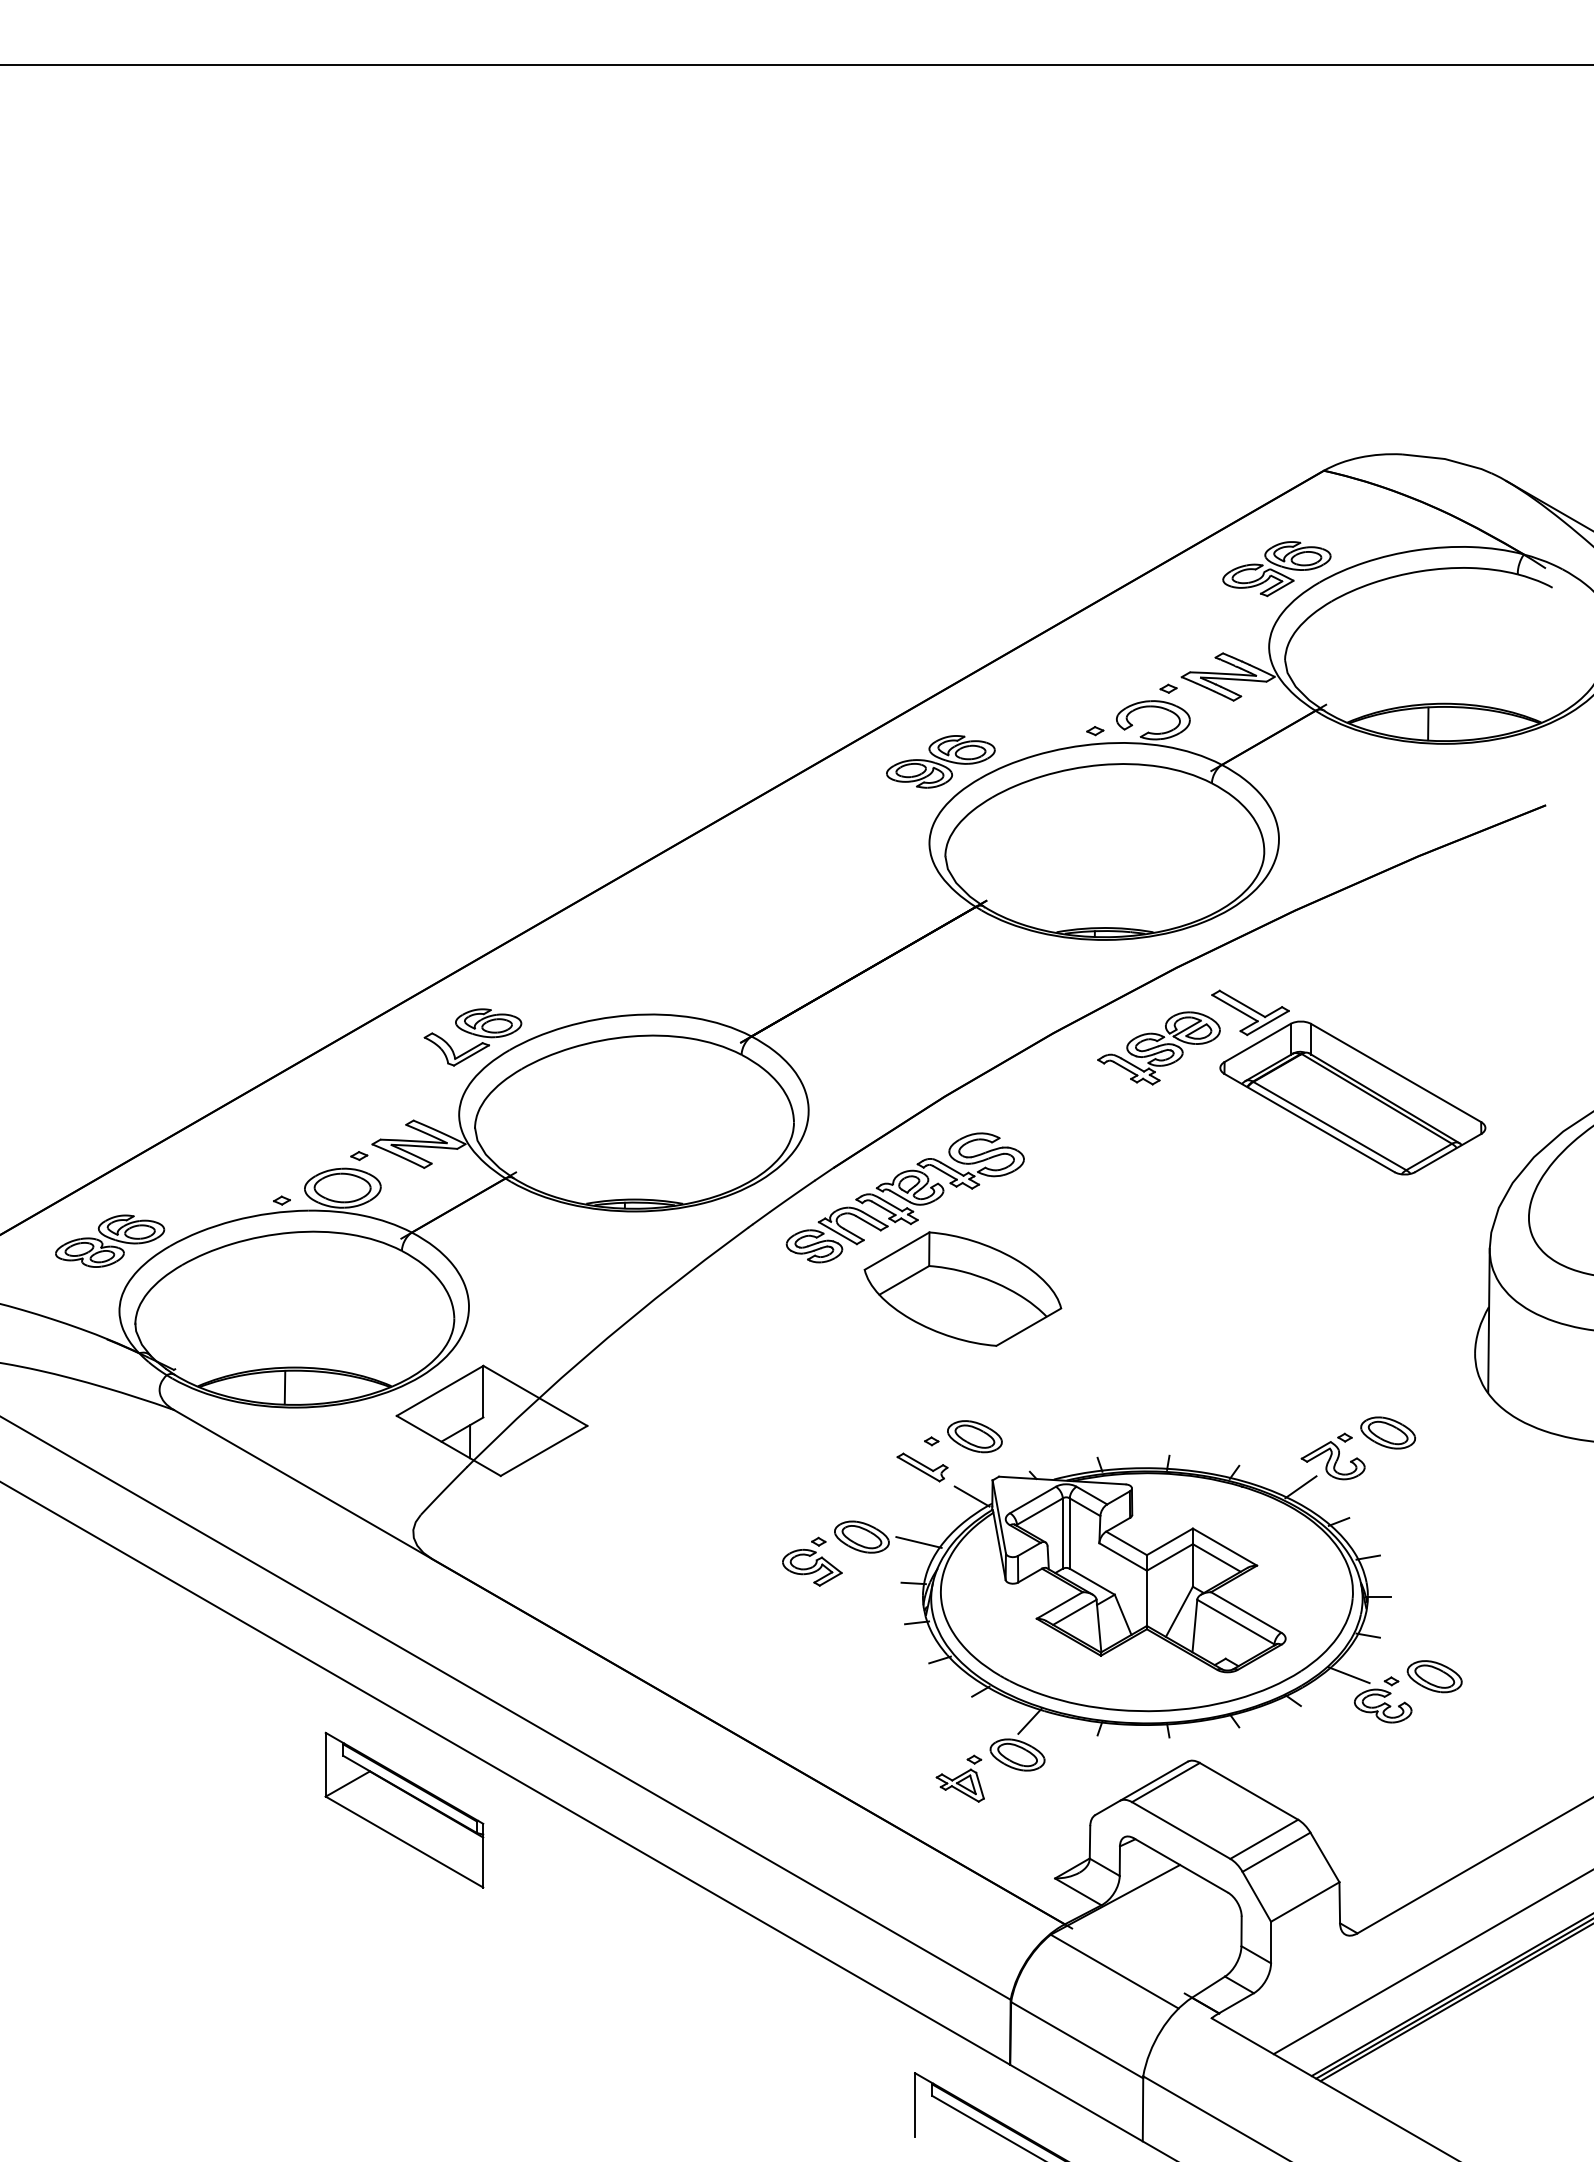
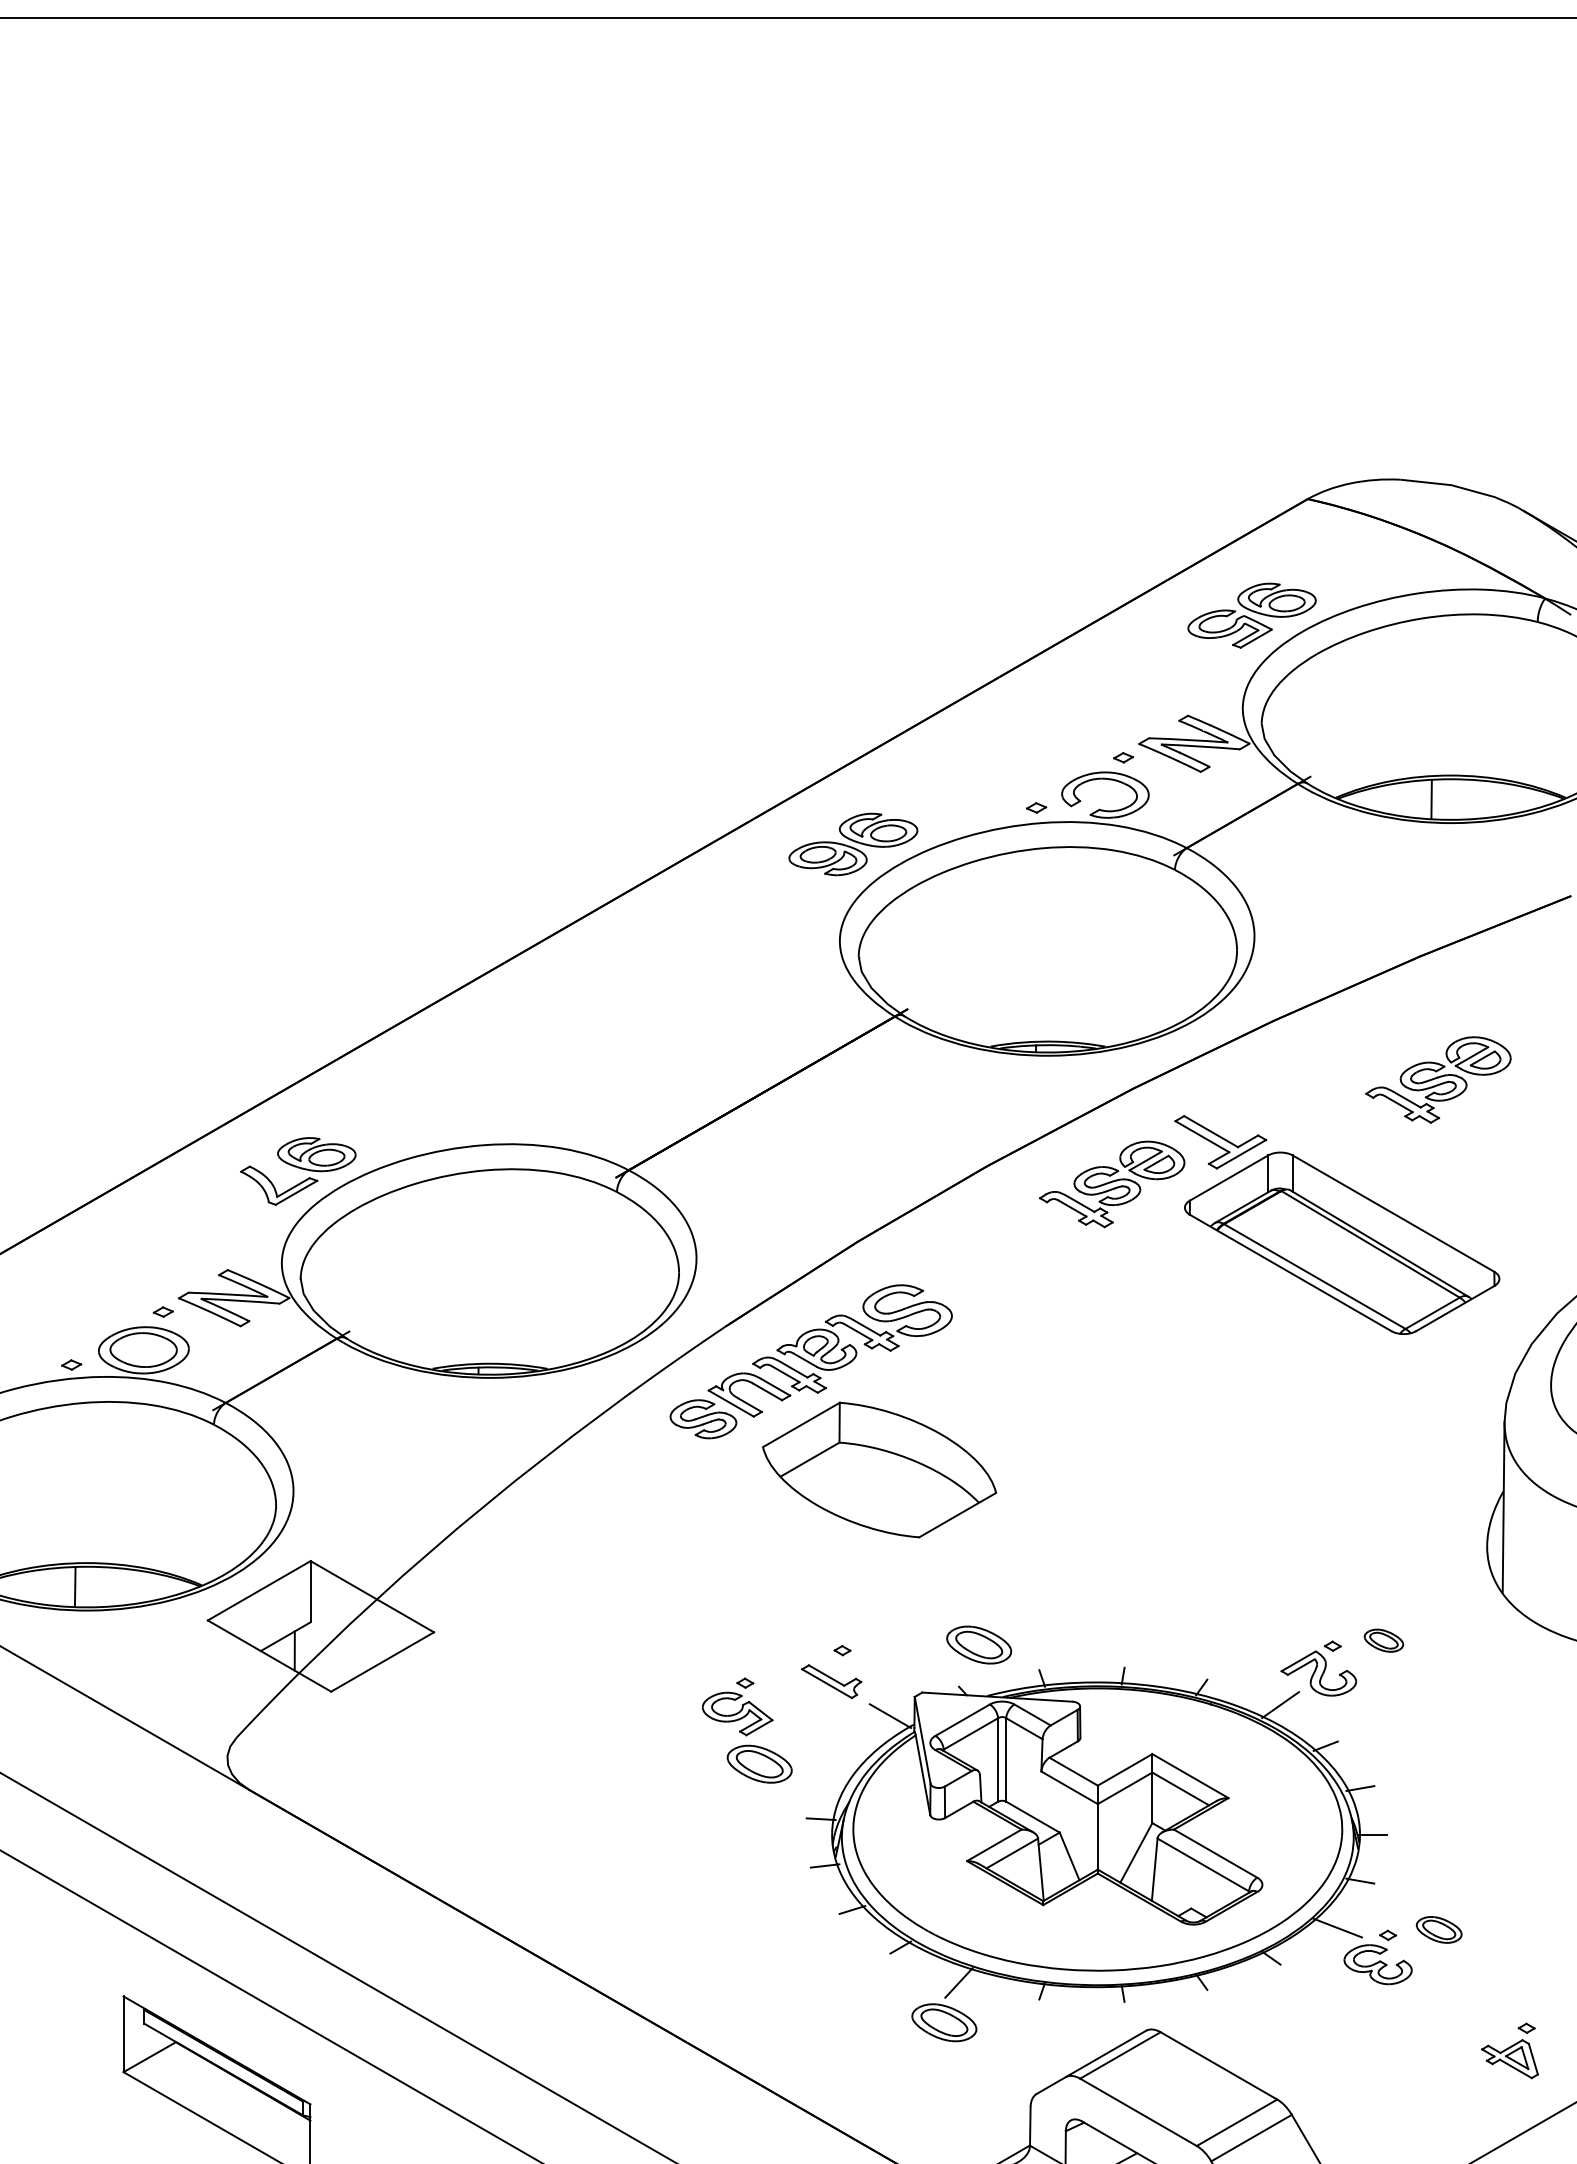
part: (1433, 960) -> (1437, 1080), added
part: (1387, 1432) -> (1383, 1640), size x0.6
part: (974, 1436) -> (978, 1644), moved
line: (918, 1542) -> (826, 1770), removed
part: (812, 1561) -> (737, 1706), moved
part: (1434, 1676) -> (1439, 1929), size x0.7
part: (959, 1778) -> (1509, 2050), moved

